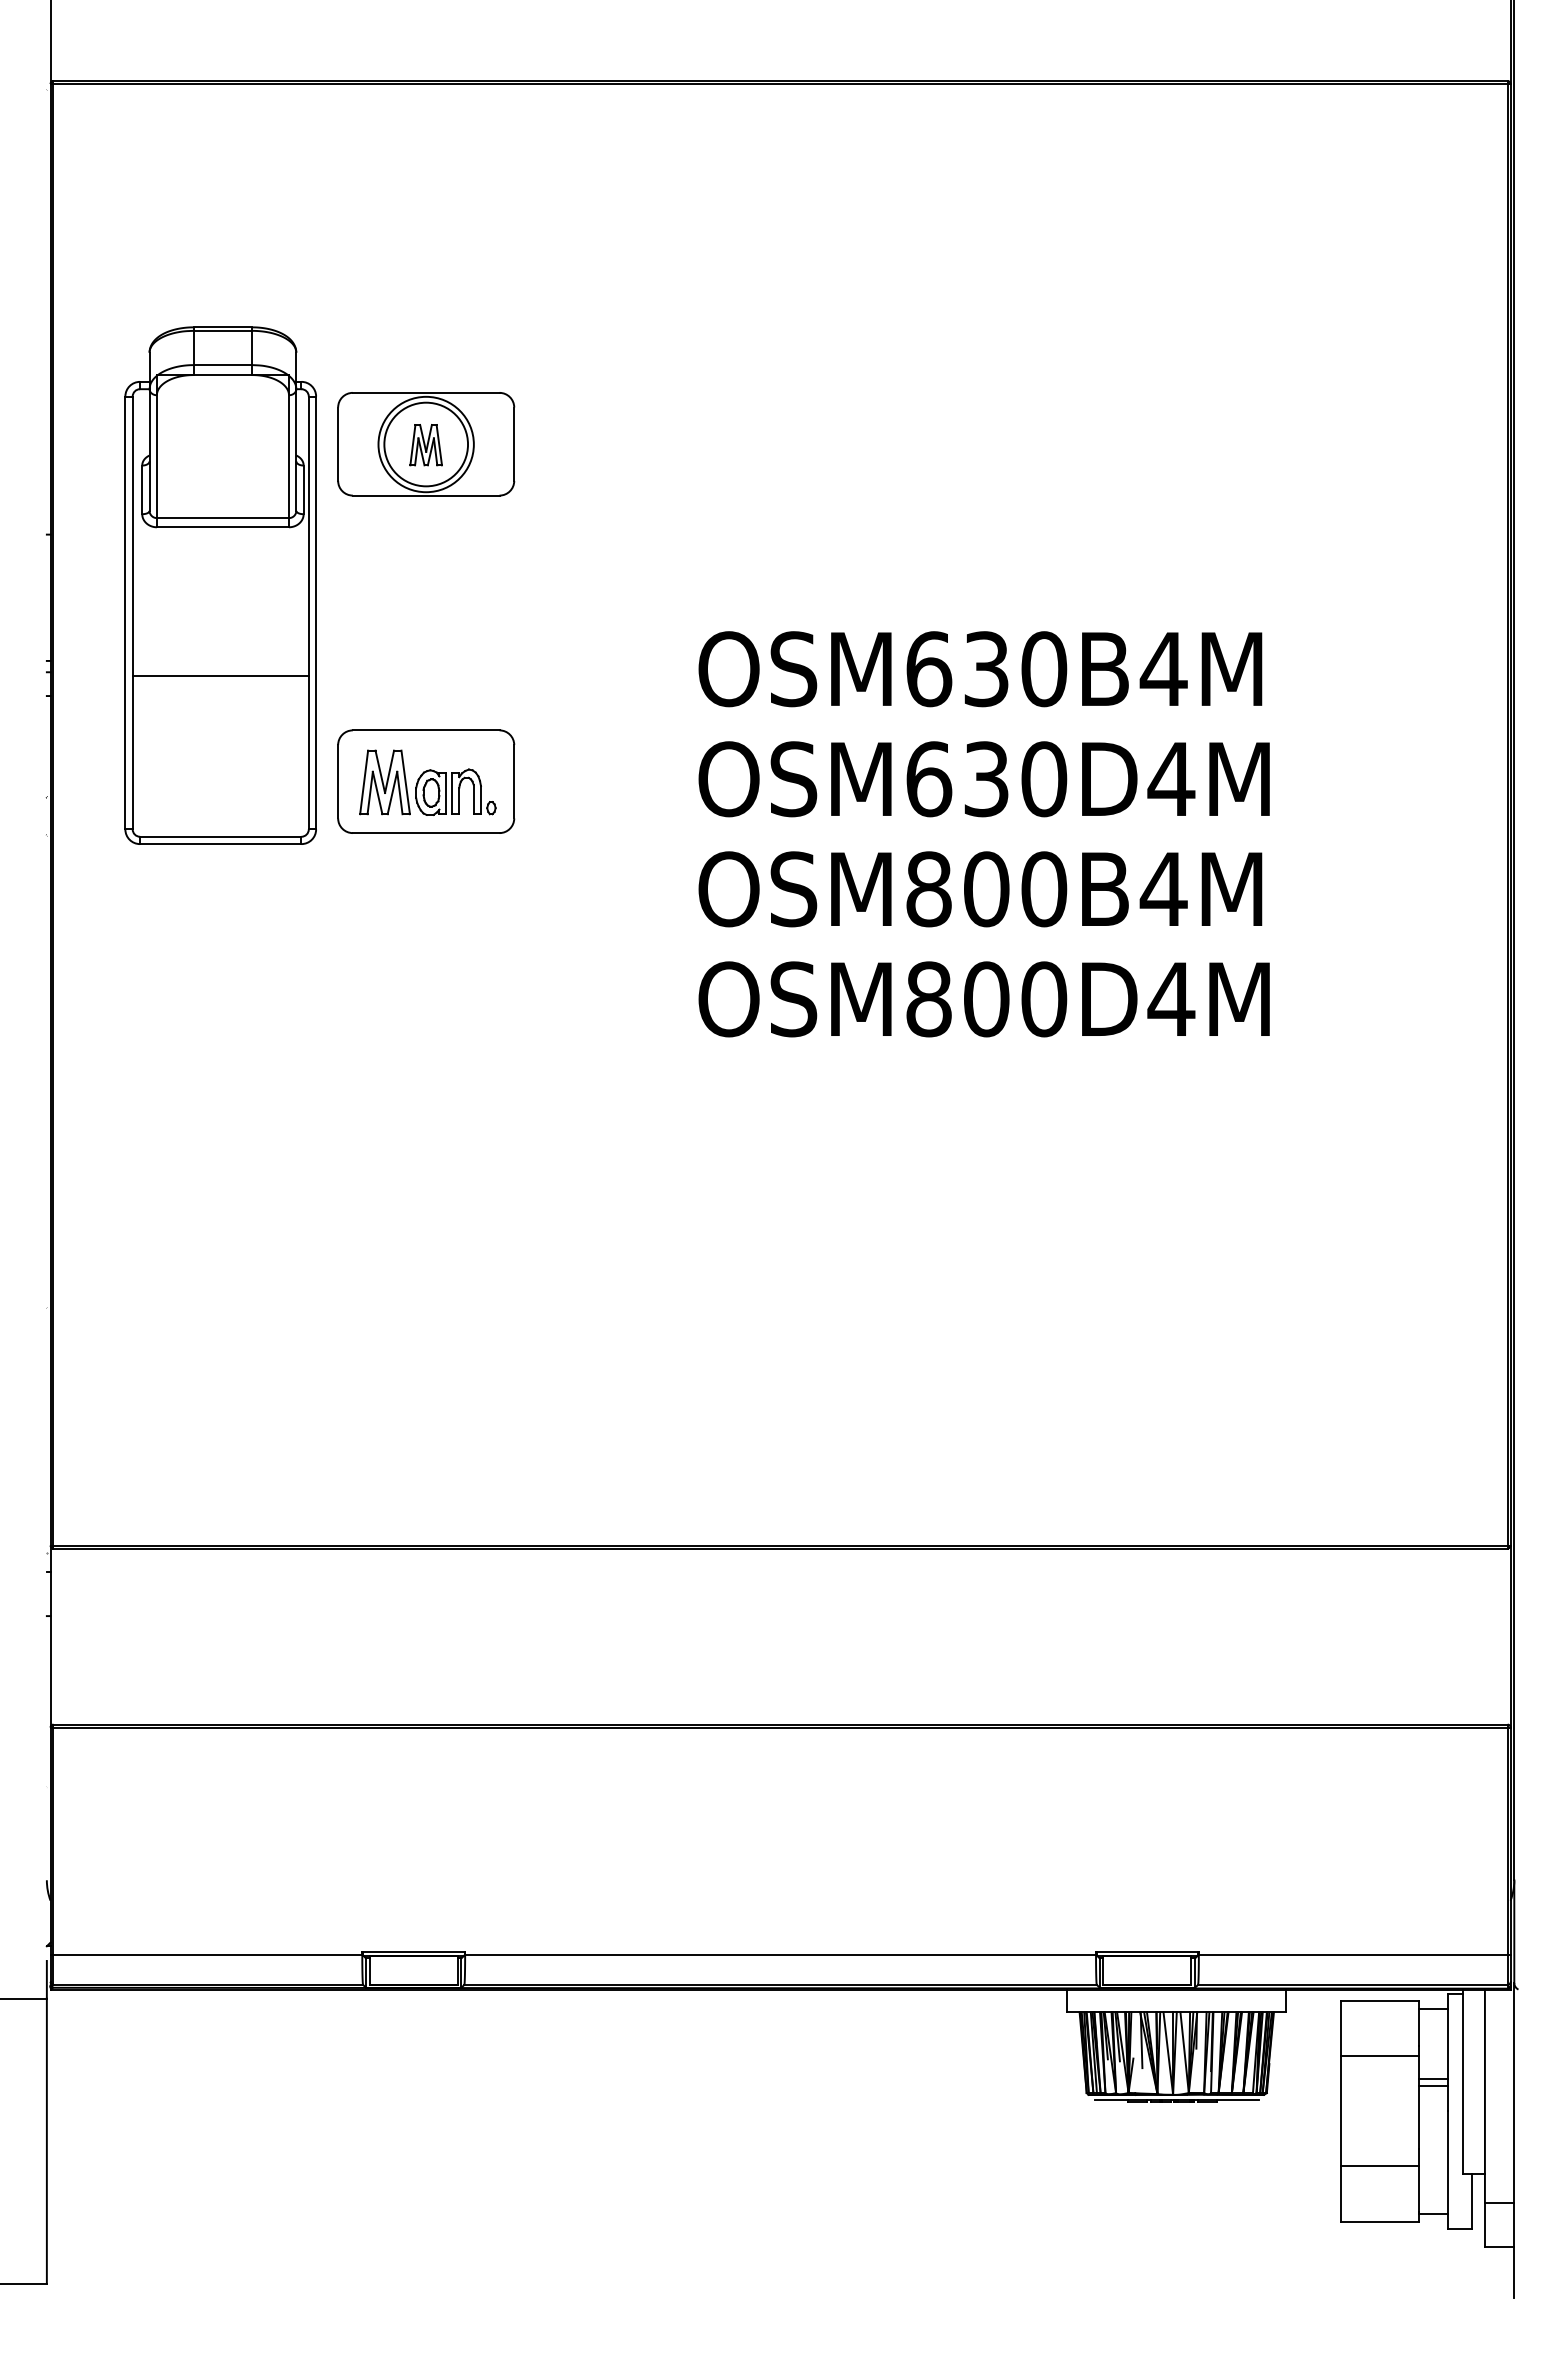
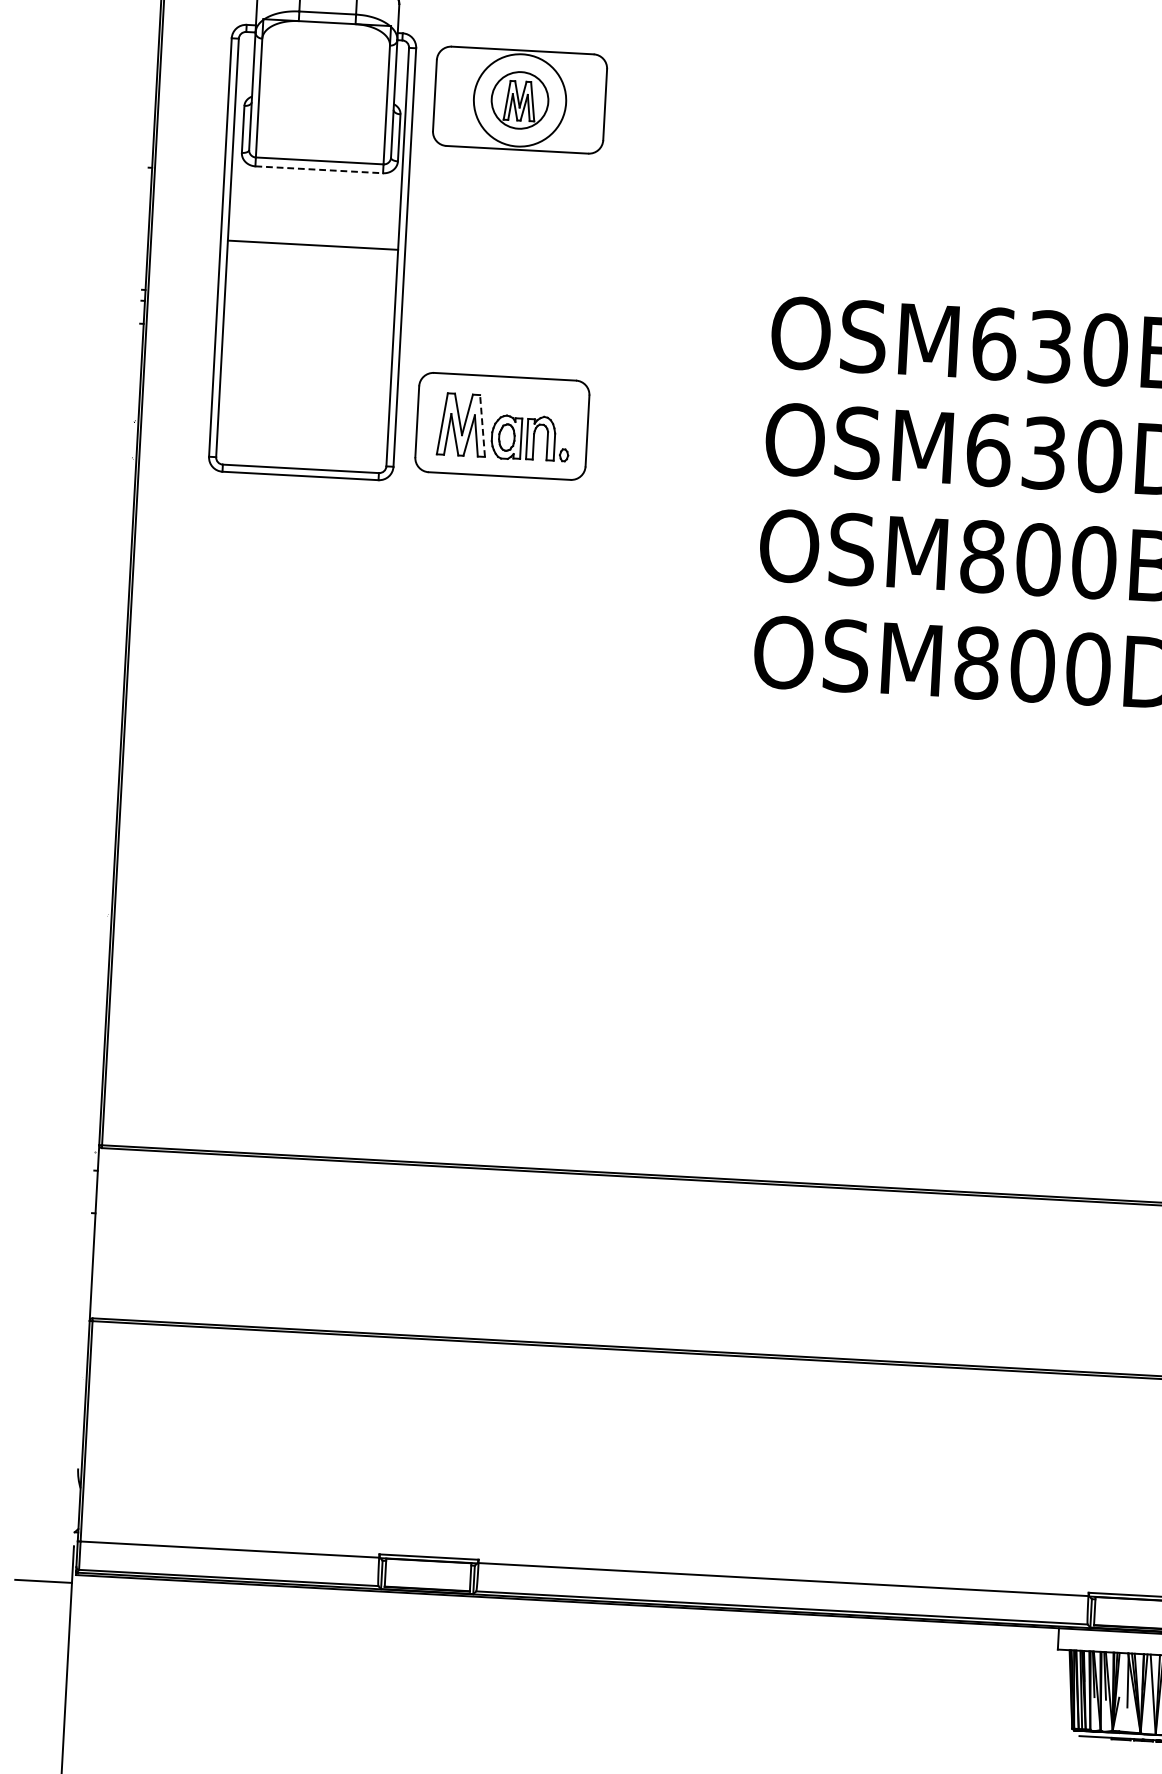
circle: (426, 444) -> (520, 100), size x0.7
line: (223, 527) -> (319, 170), solid -> dashed
line: (220, 676) -> (312, 245), moved
line: (405, 781) -> (482, 425), solid -> dashed

